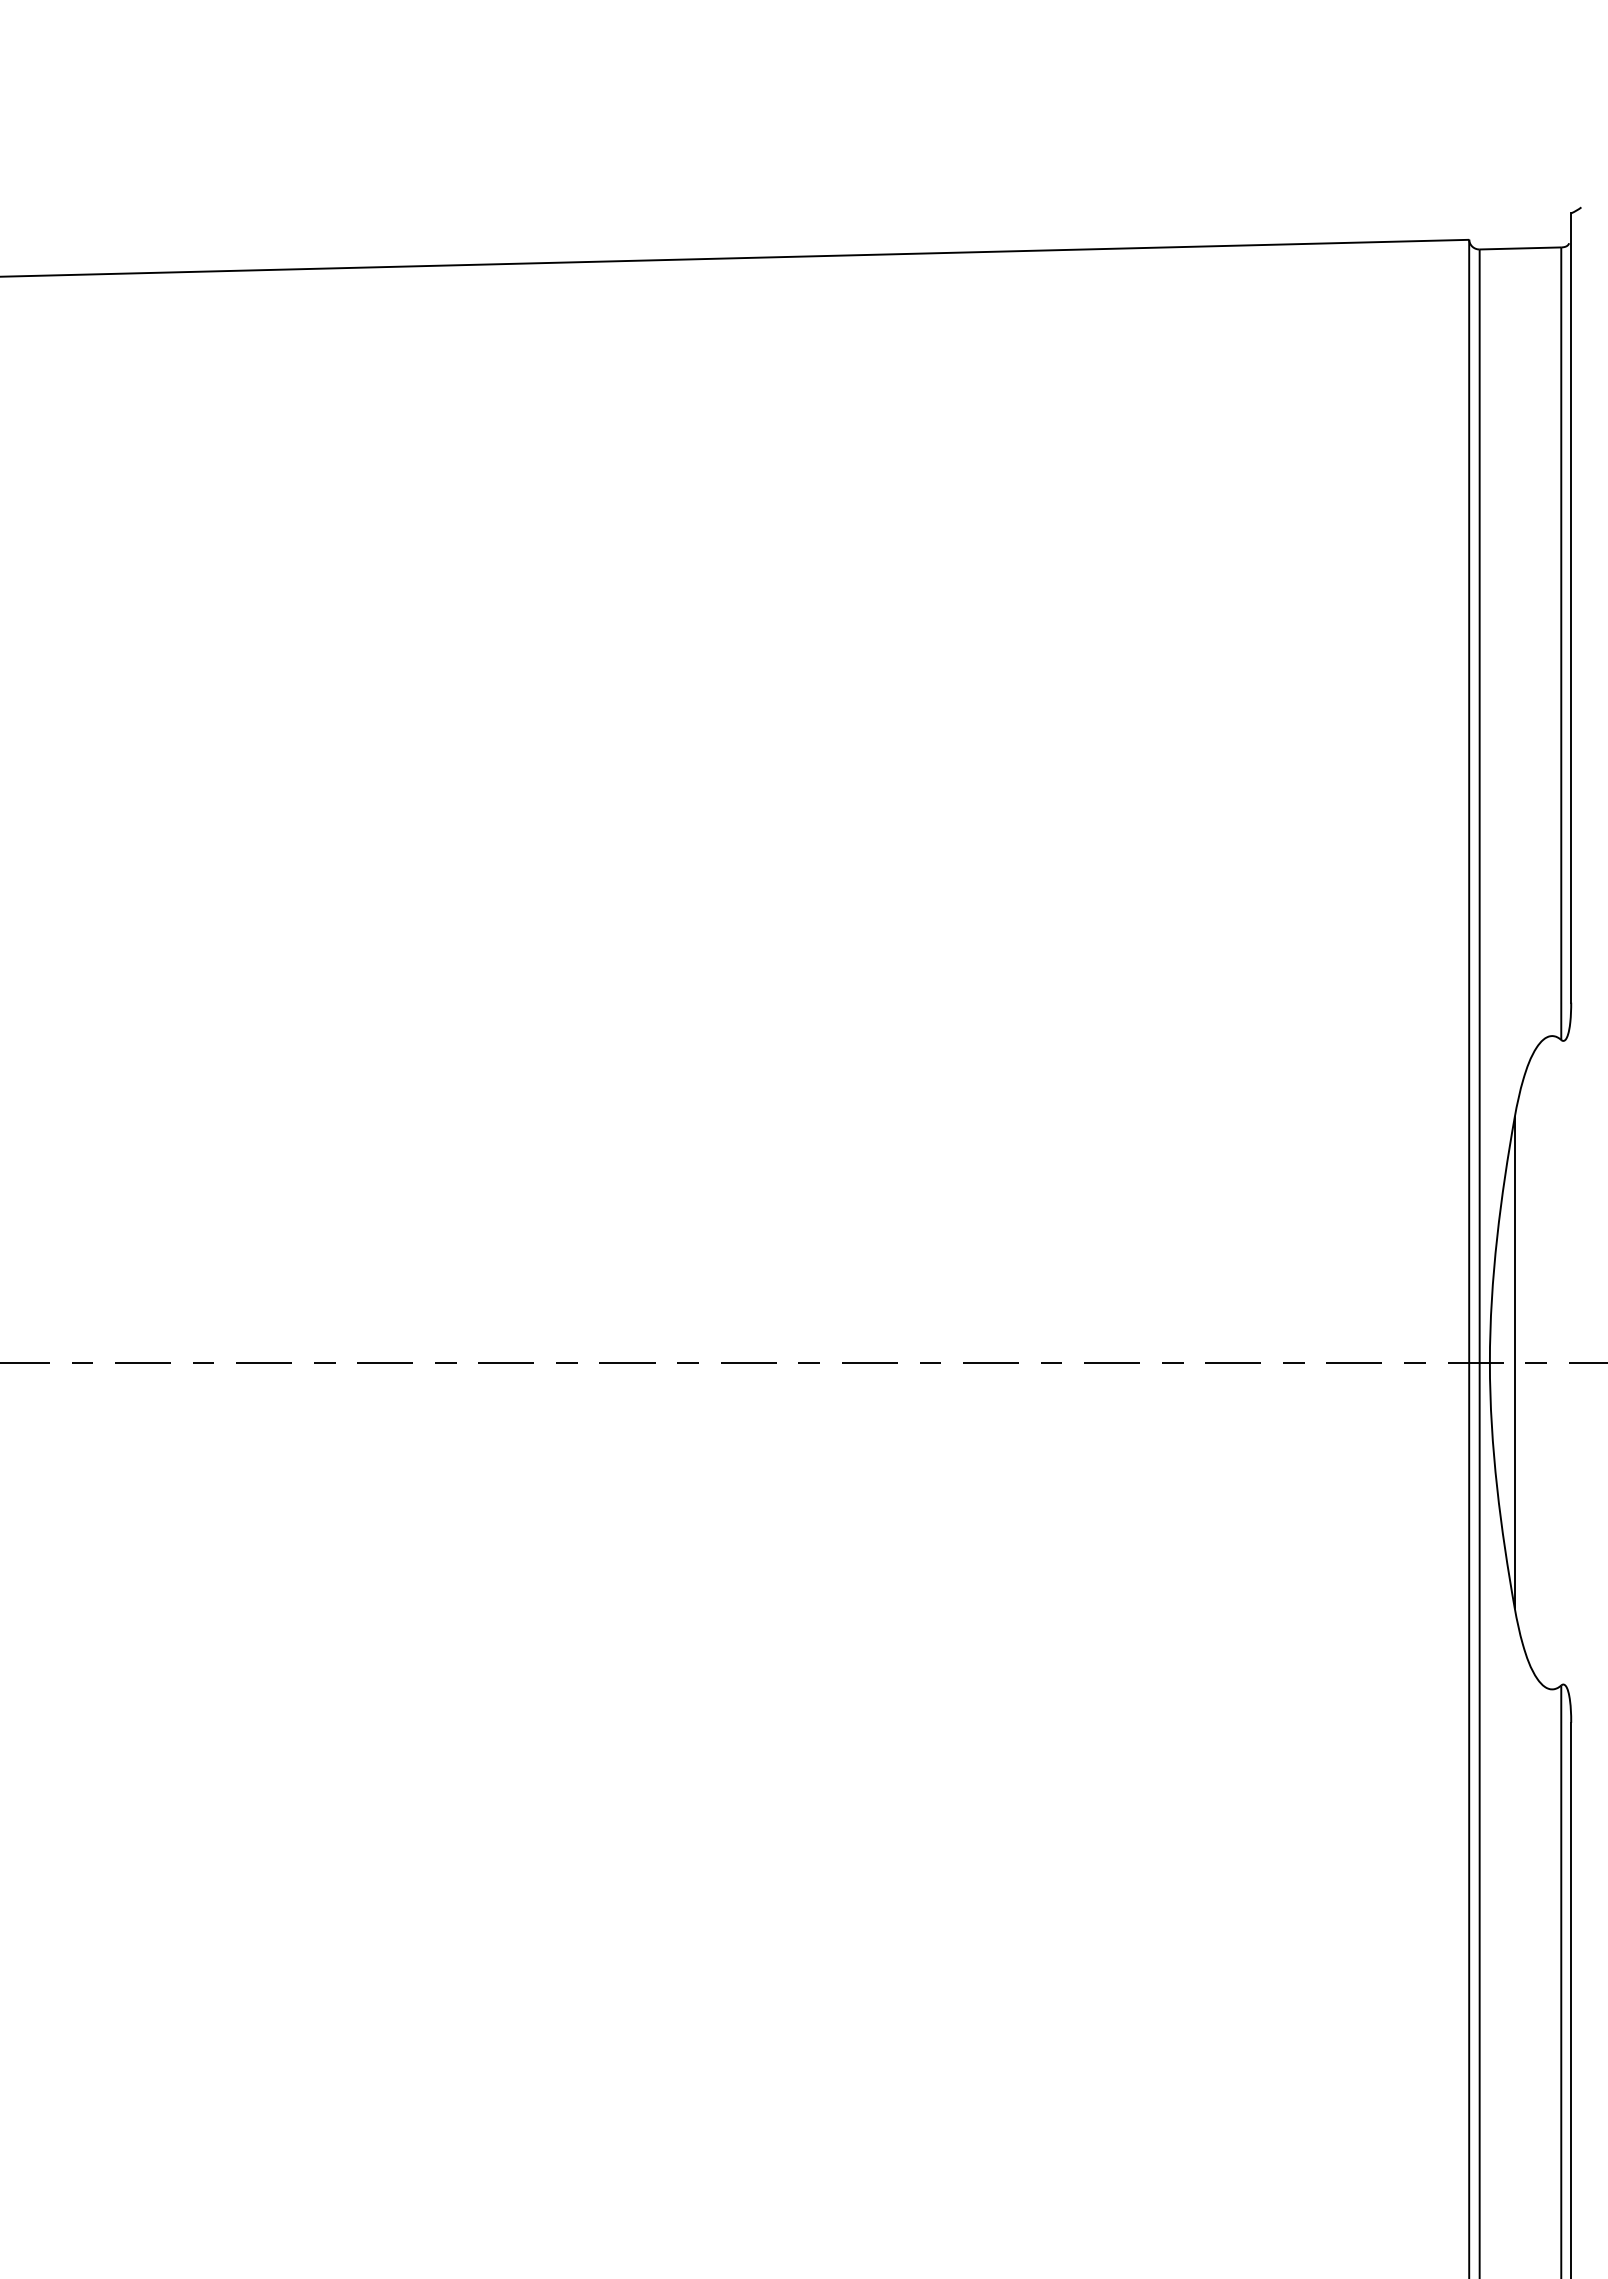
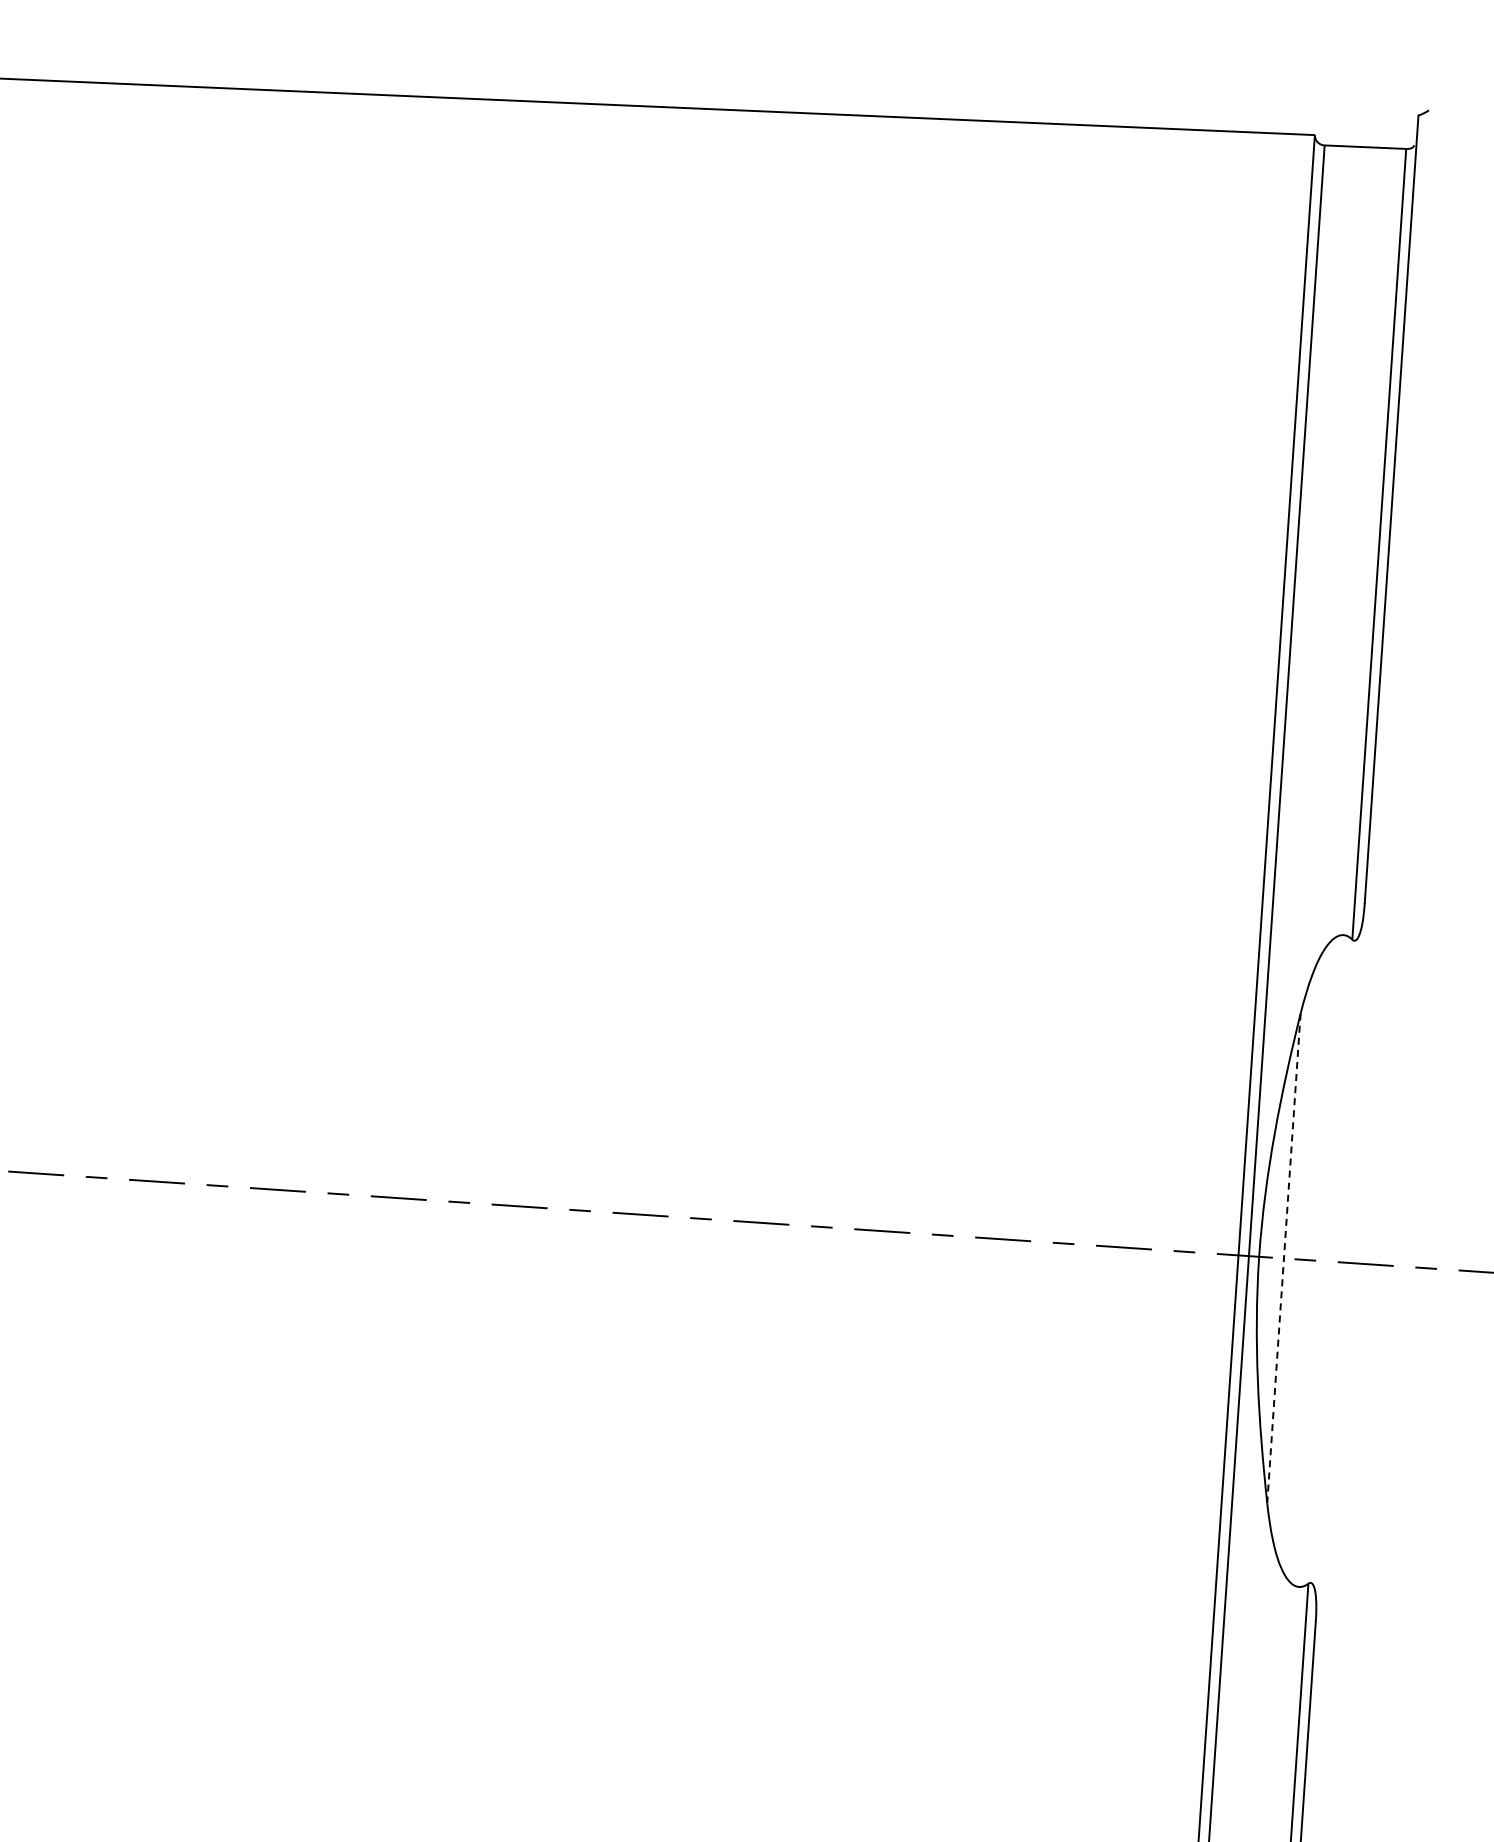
line: (1514, 1363) -> (1283, 1259), solid -> dashed

